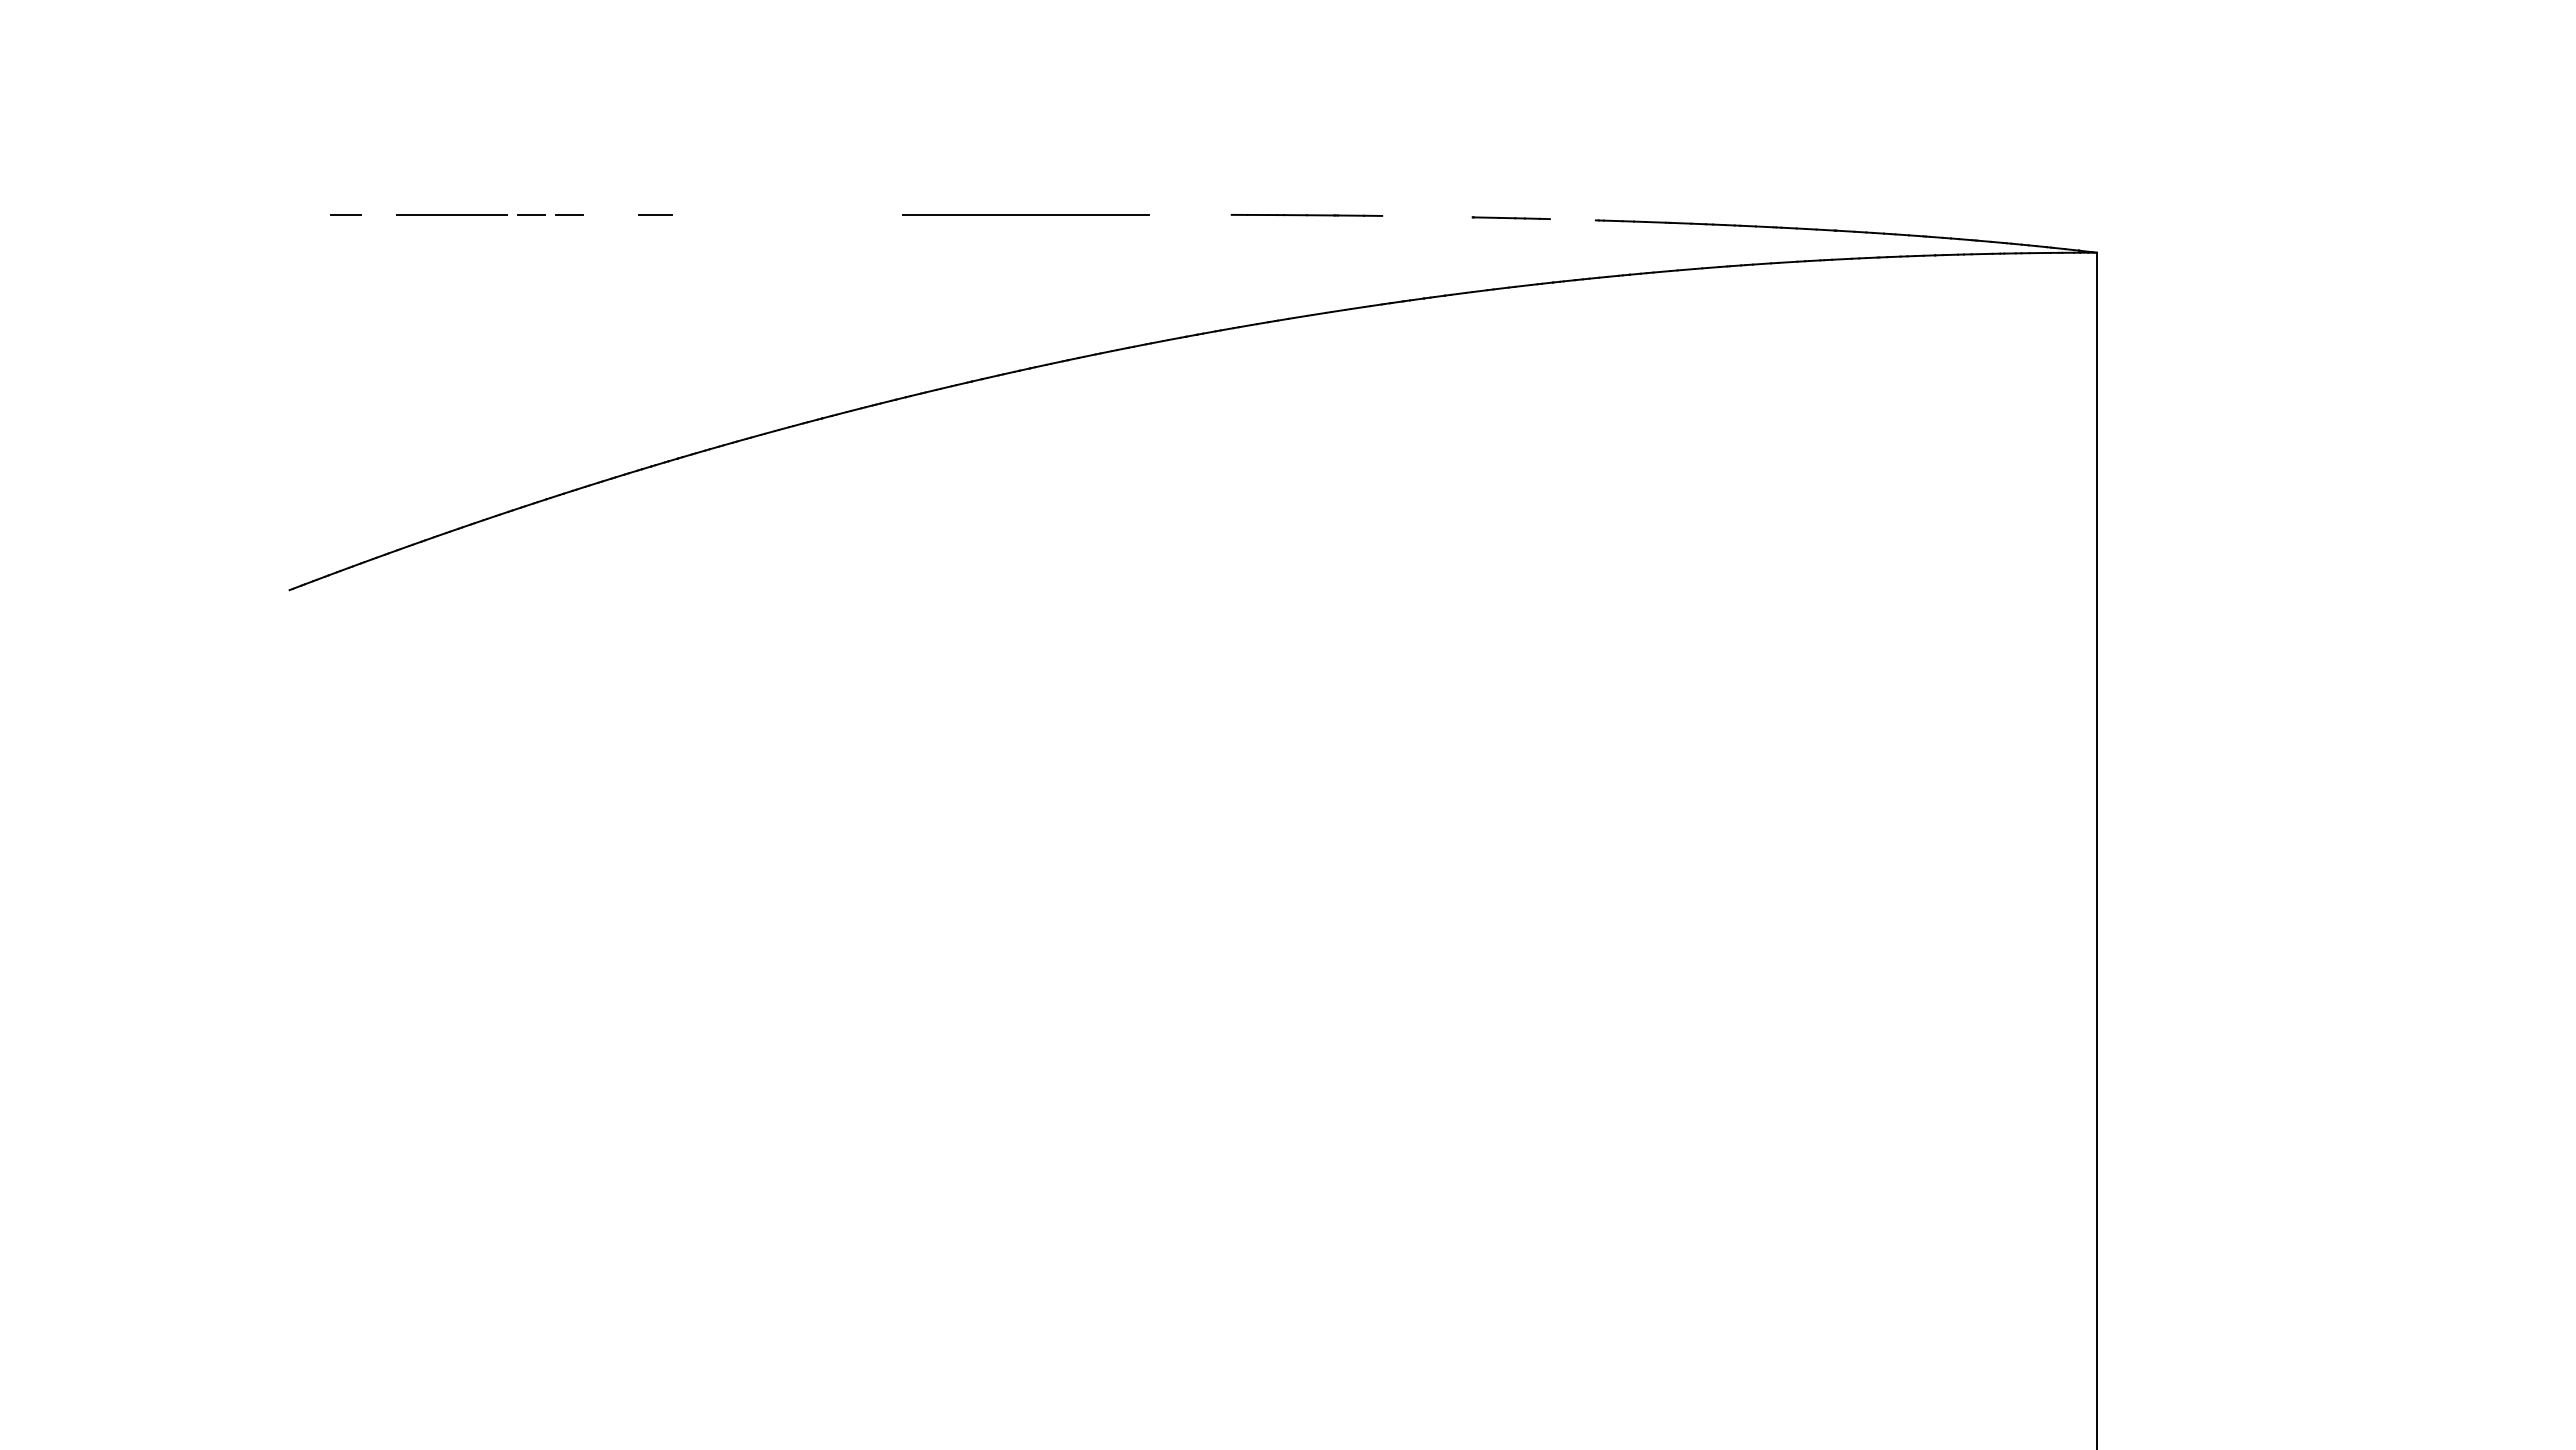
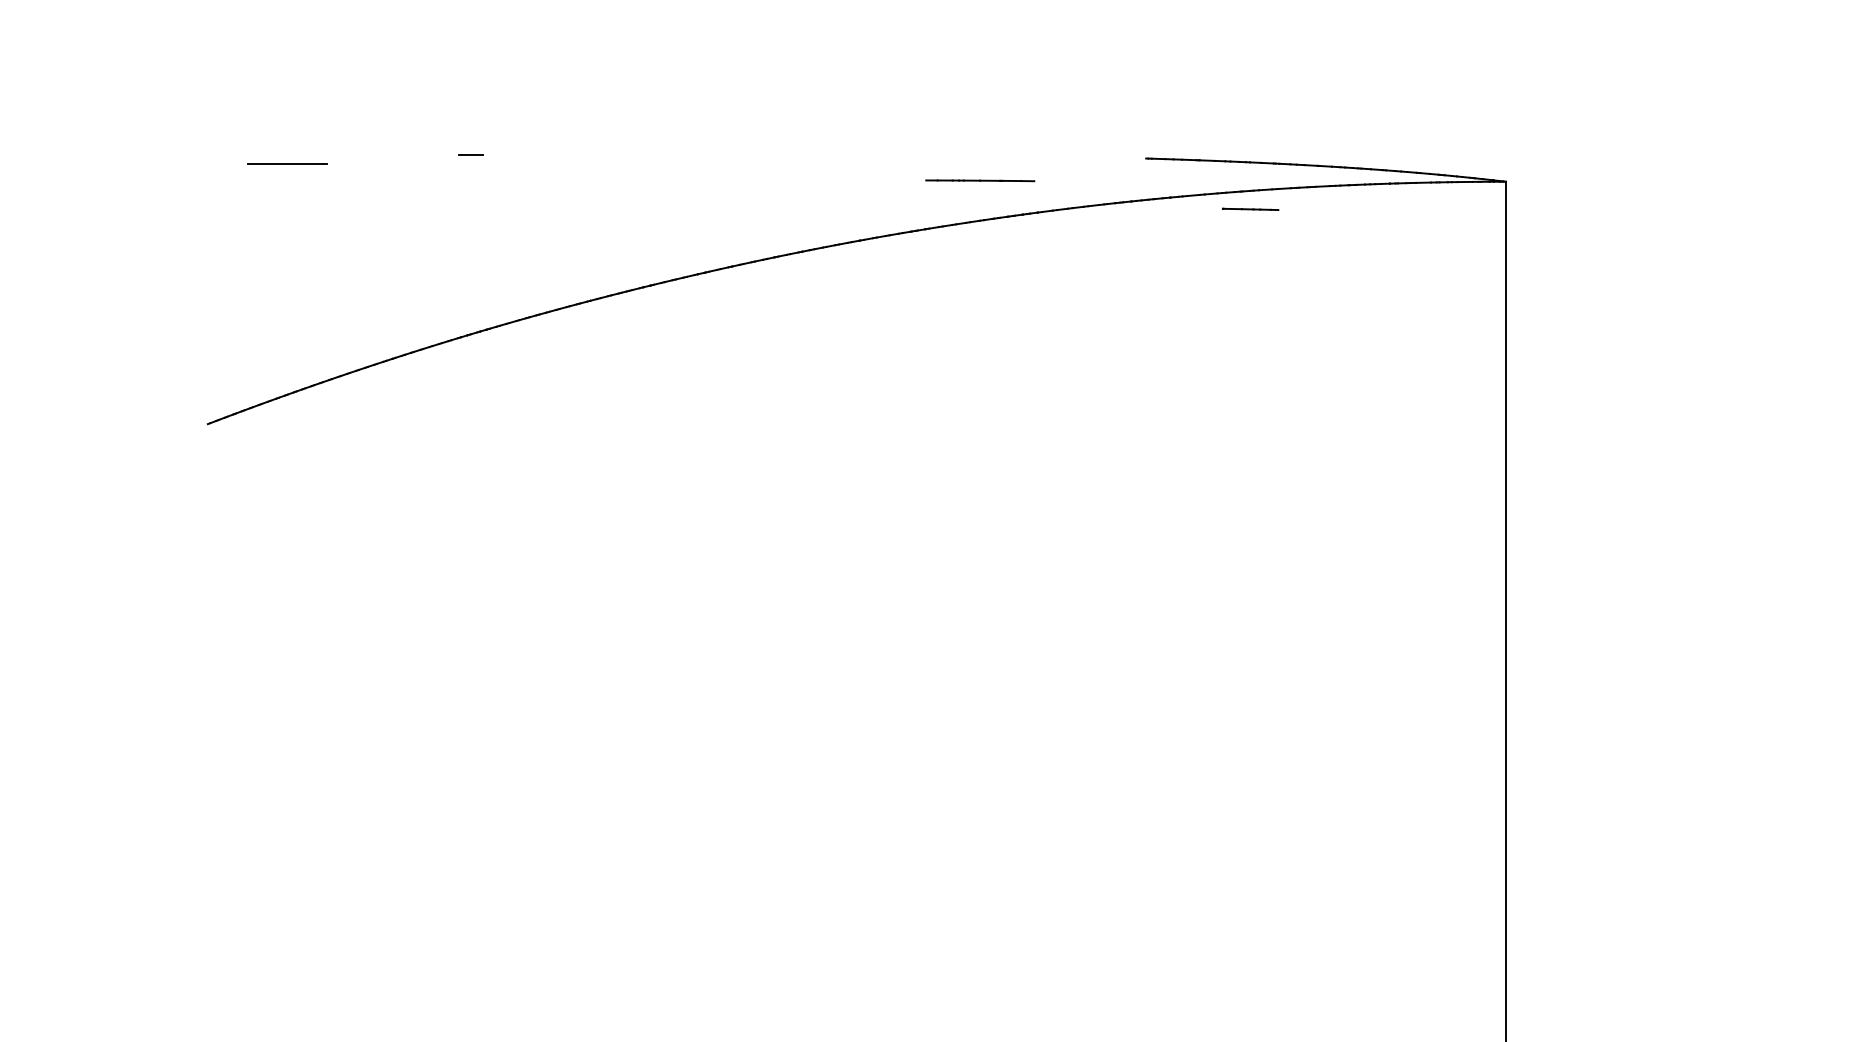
line: (345, 214) -> (248, 154), removed
line: (451, 214) -> (286, 163), moved
line: (531, 214) -> (381, 154), removed
line: (569, 214) -> (408, 154), removed
line: (1025, 214) -> (736, 154), removed
line: (1306, 215) -> (979, 180), moved
line: (1510, 217) -> (1250, 208), moved

